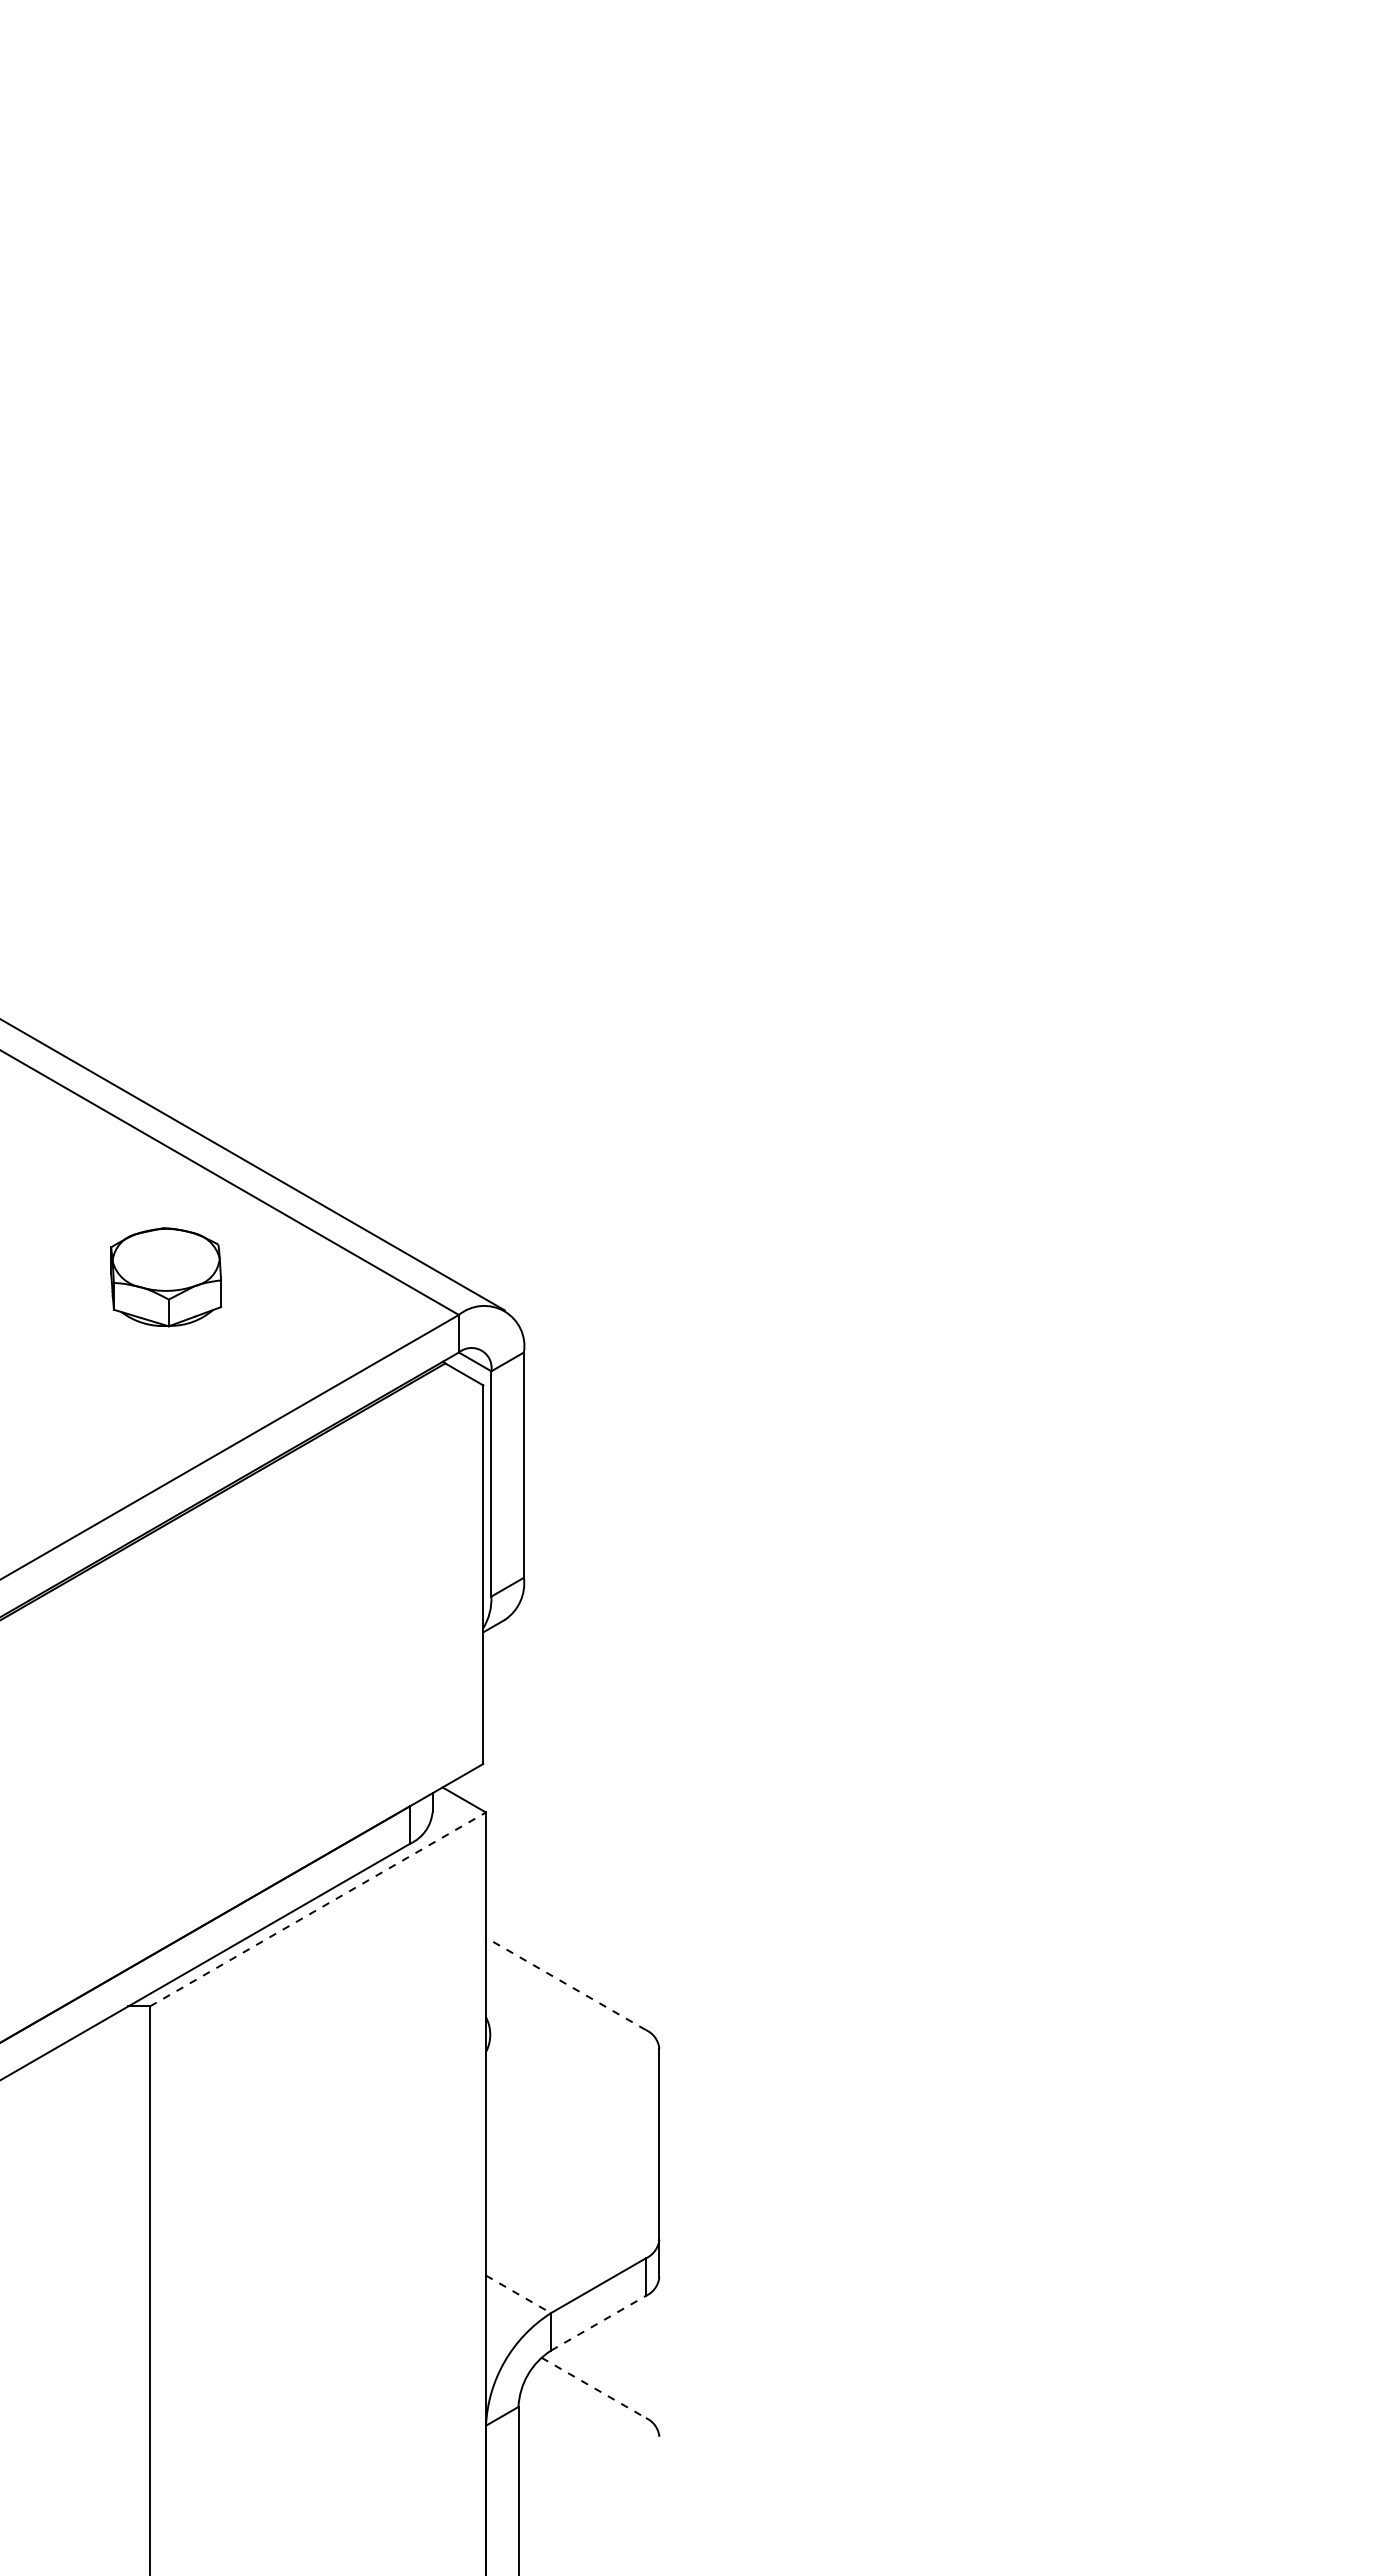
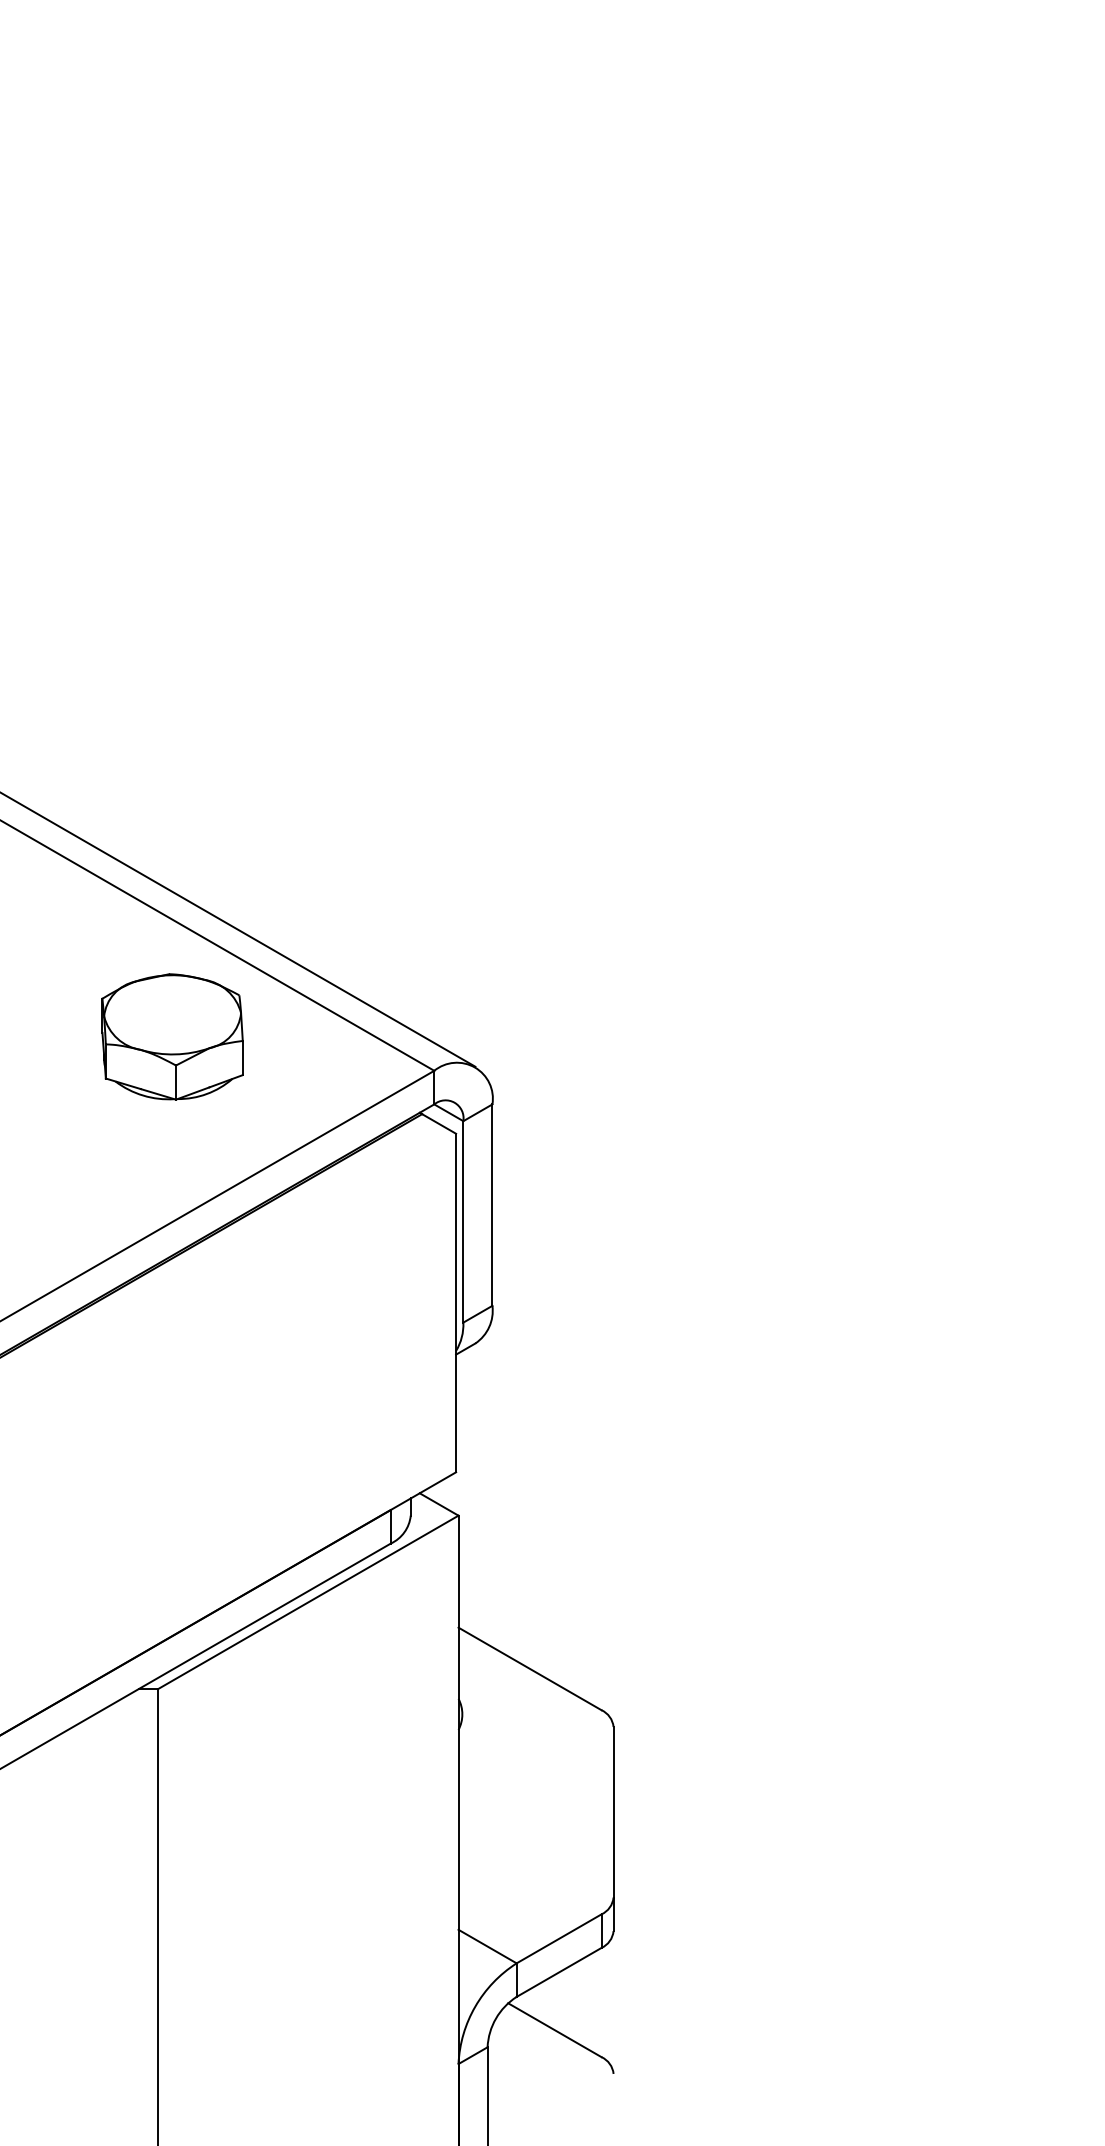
part: (165, 1277) -> (171, 1037), size x1.43
line: (318, 1909) -> (308, 1602), dashed -> solid
line: (565, 1983) -> (529, 1668), dashed -> solid
line: (518, 2294) -> (487, 1946), dashed -> solid
line: (598, 2323) -> (559, 1972), dashed -> solid
line: (594, 2388) -> (555, 2030), dashed -> solid

